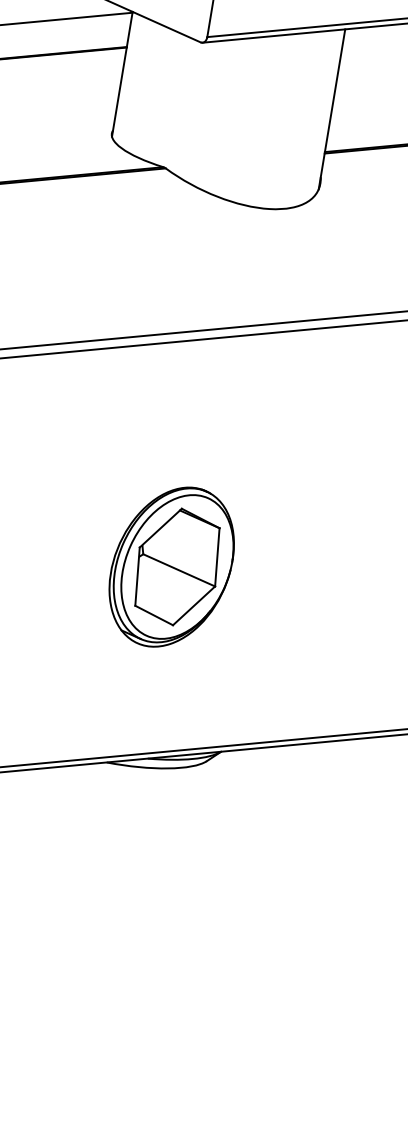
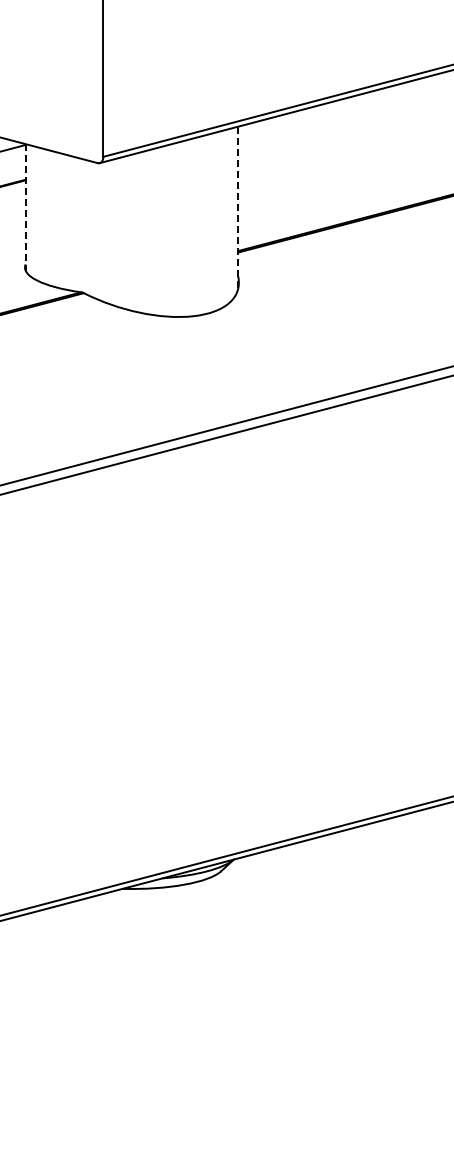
line: (122, 74) -> (25, 207), solid -> dashed
line: (332, 110) -> (238, 208), solid -> dashed
part: (171, 567) -> (154, 685), removed

